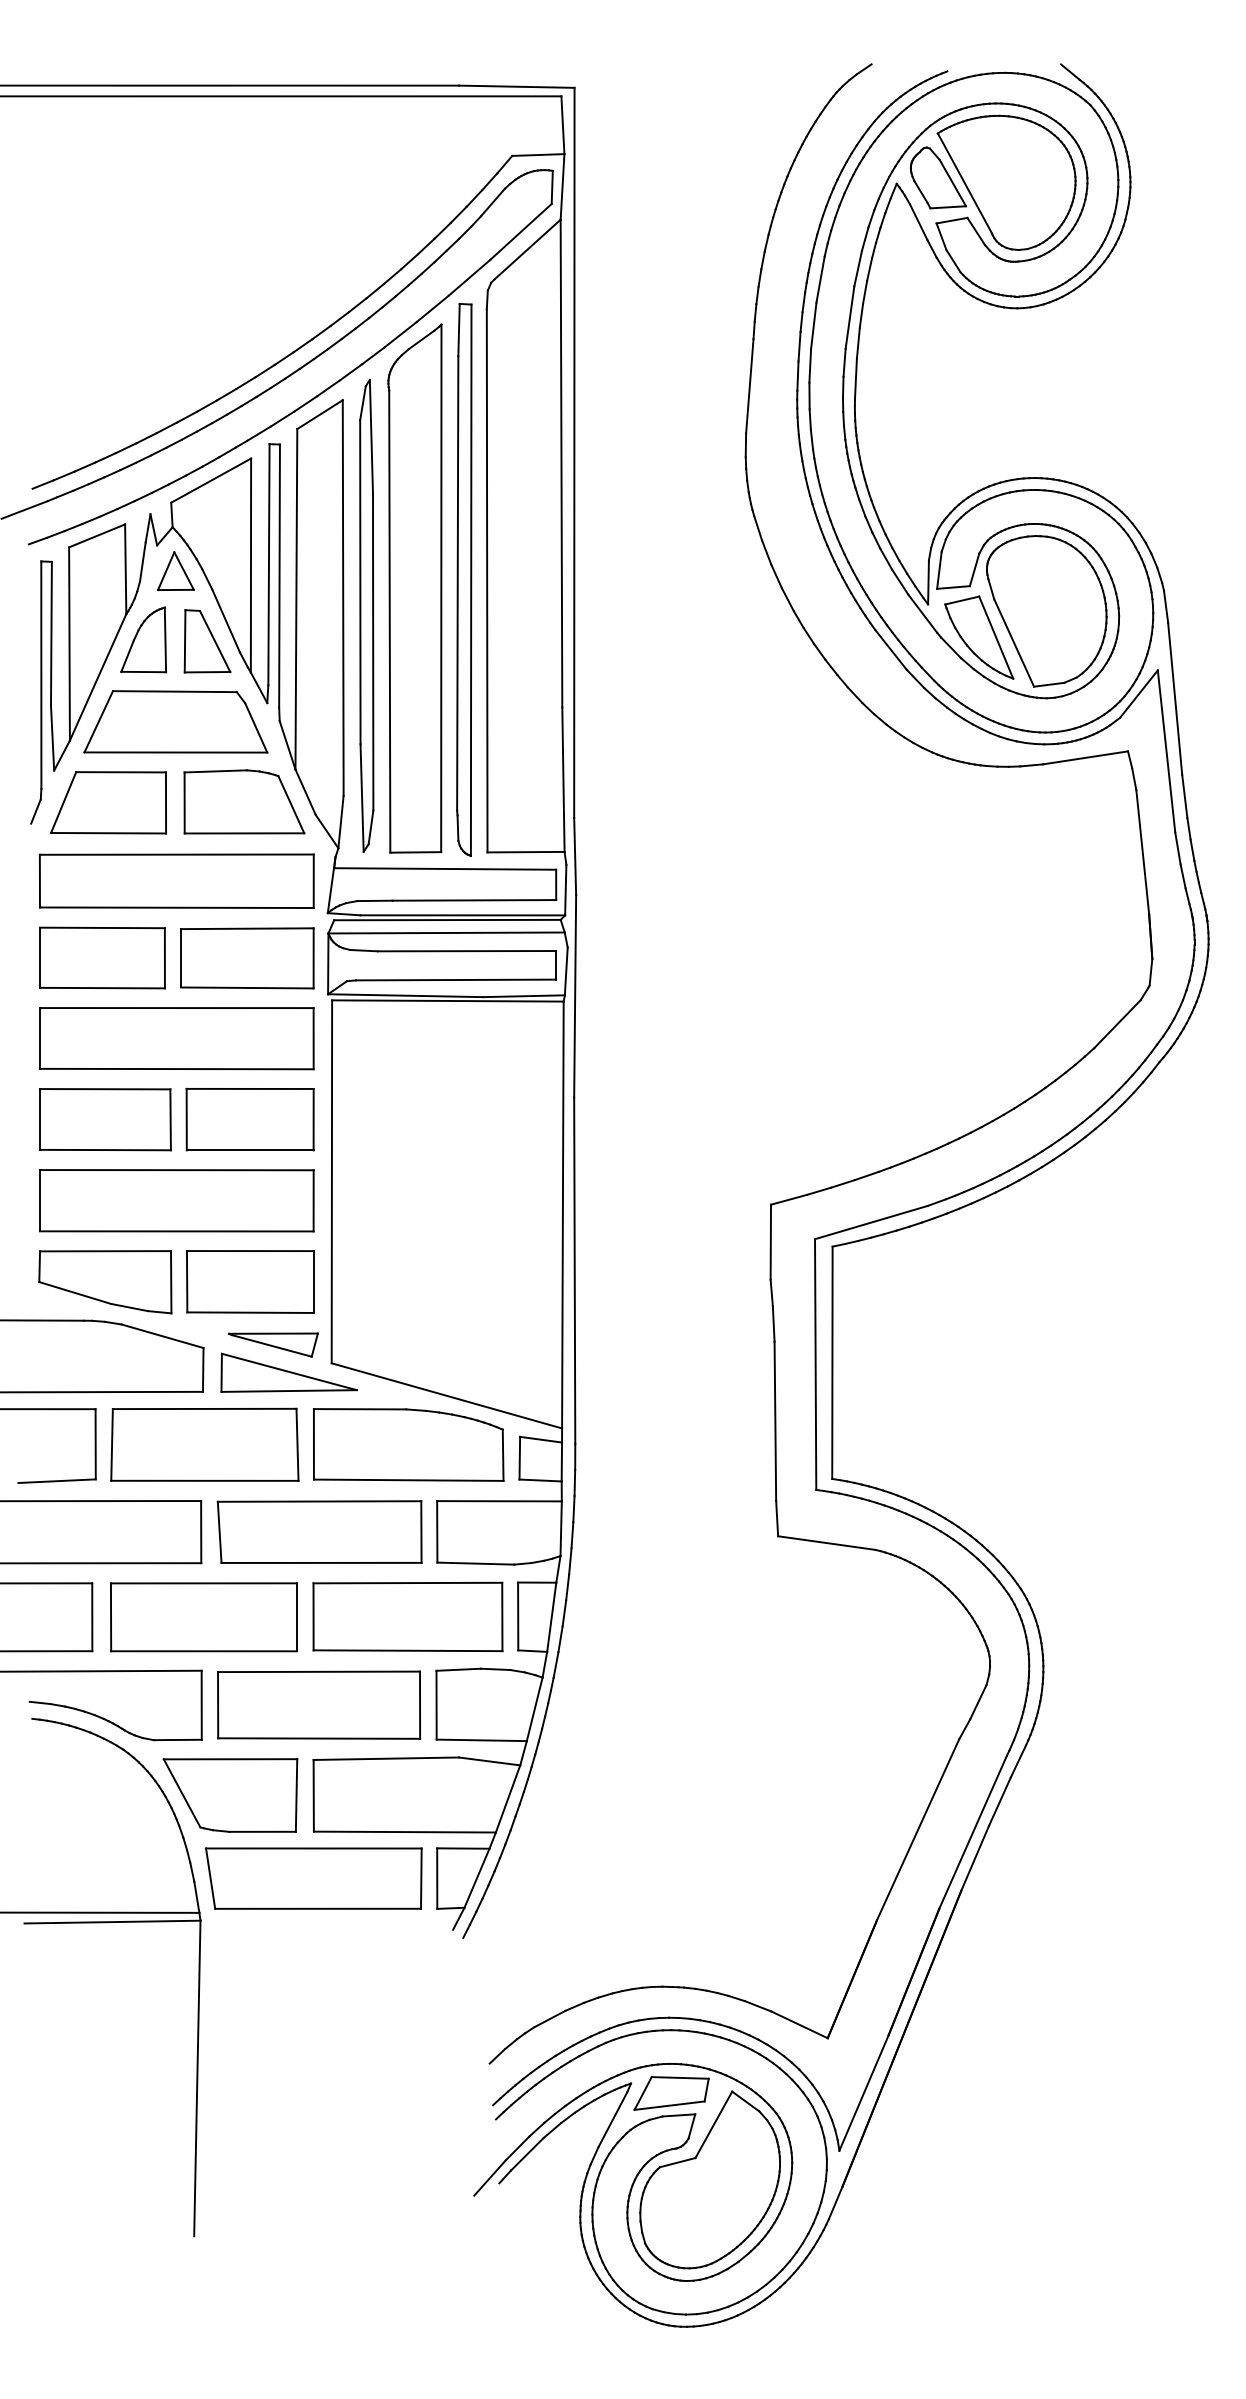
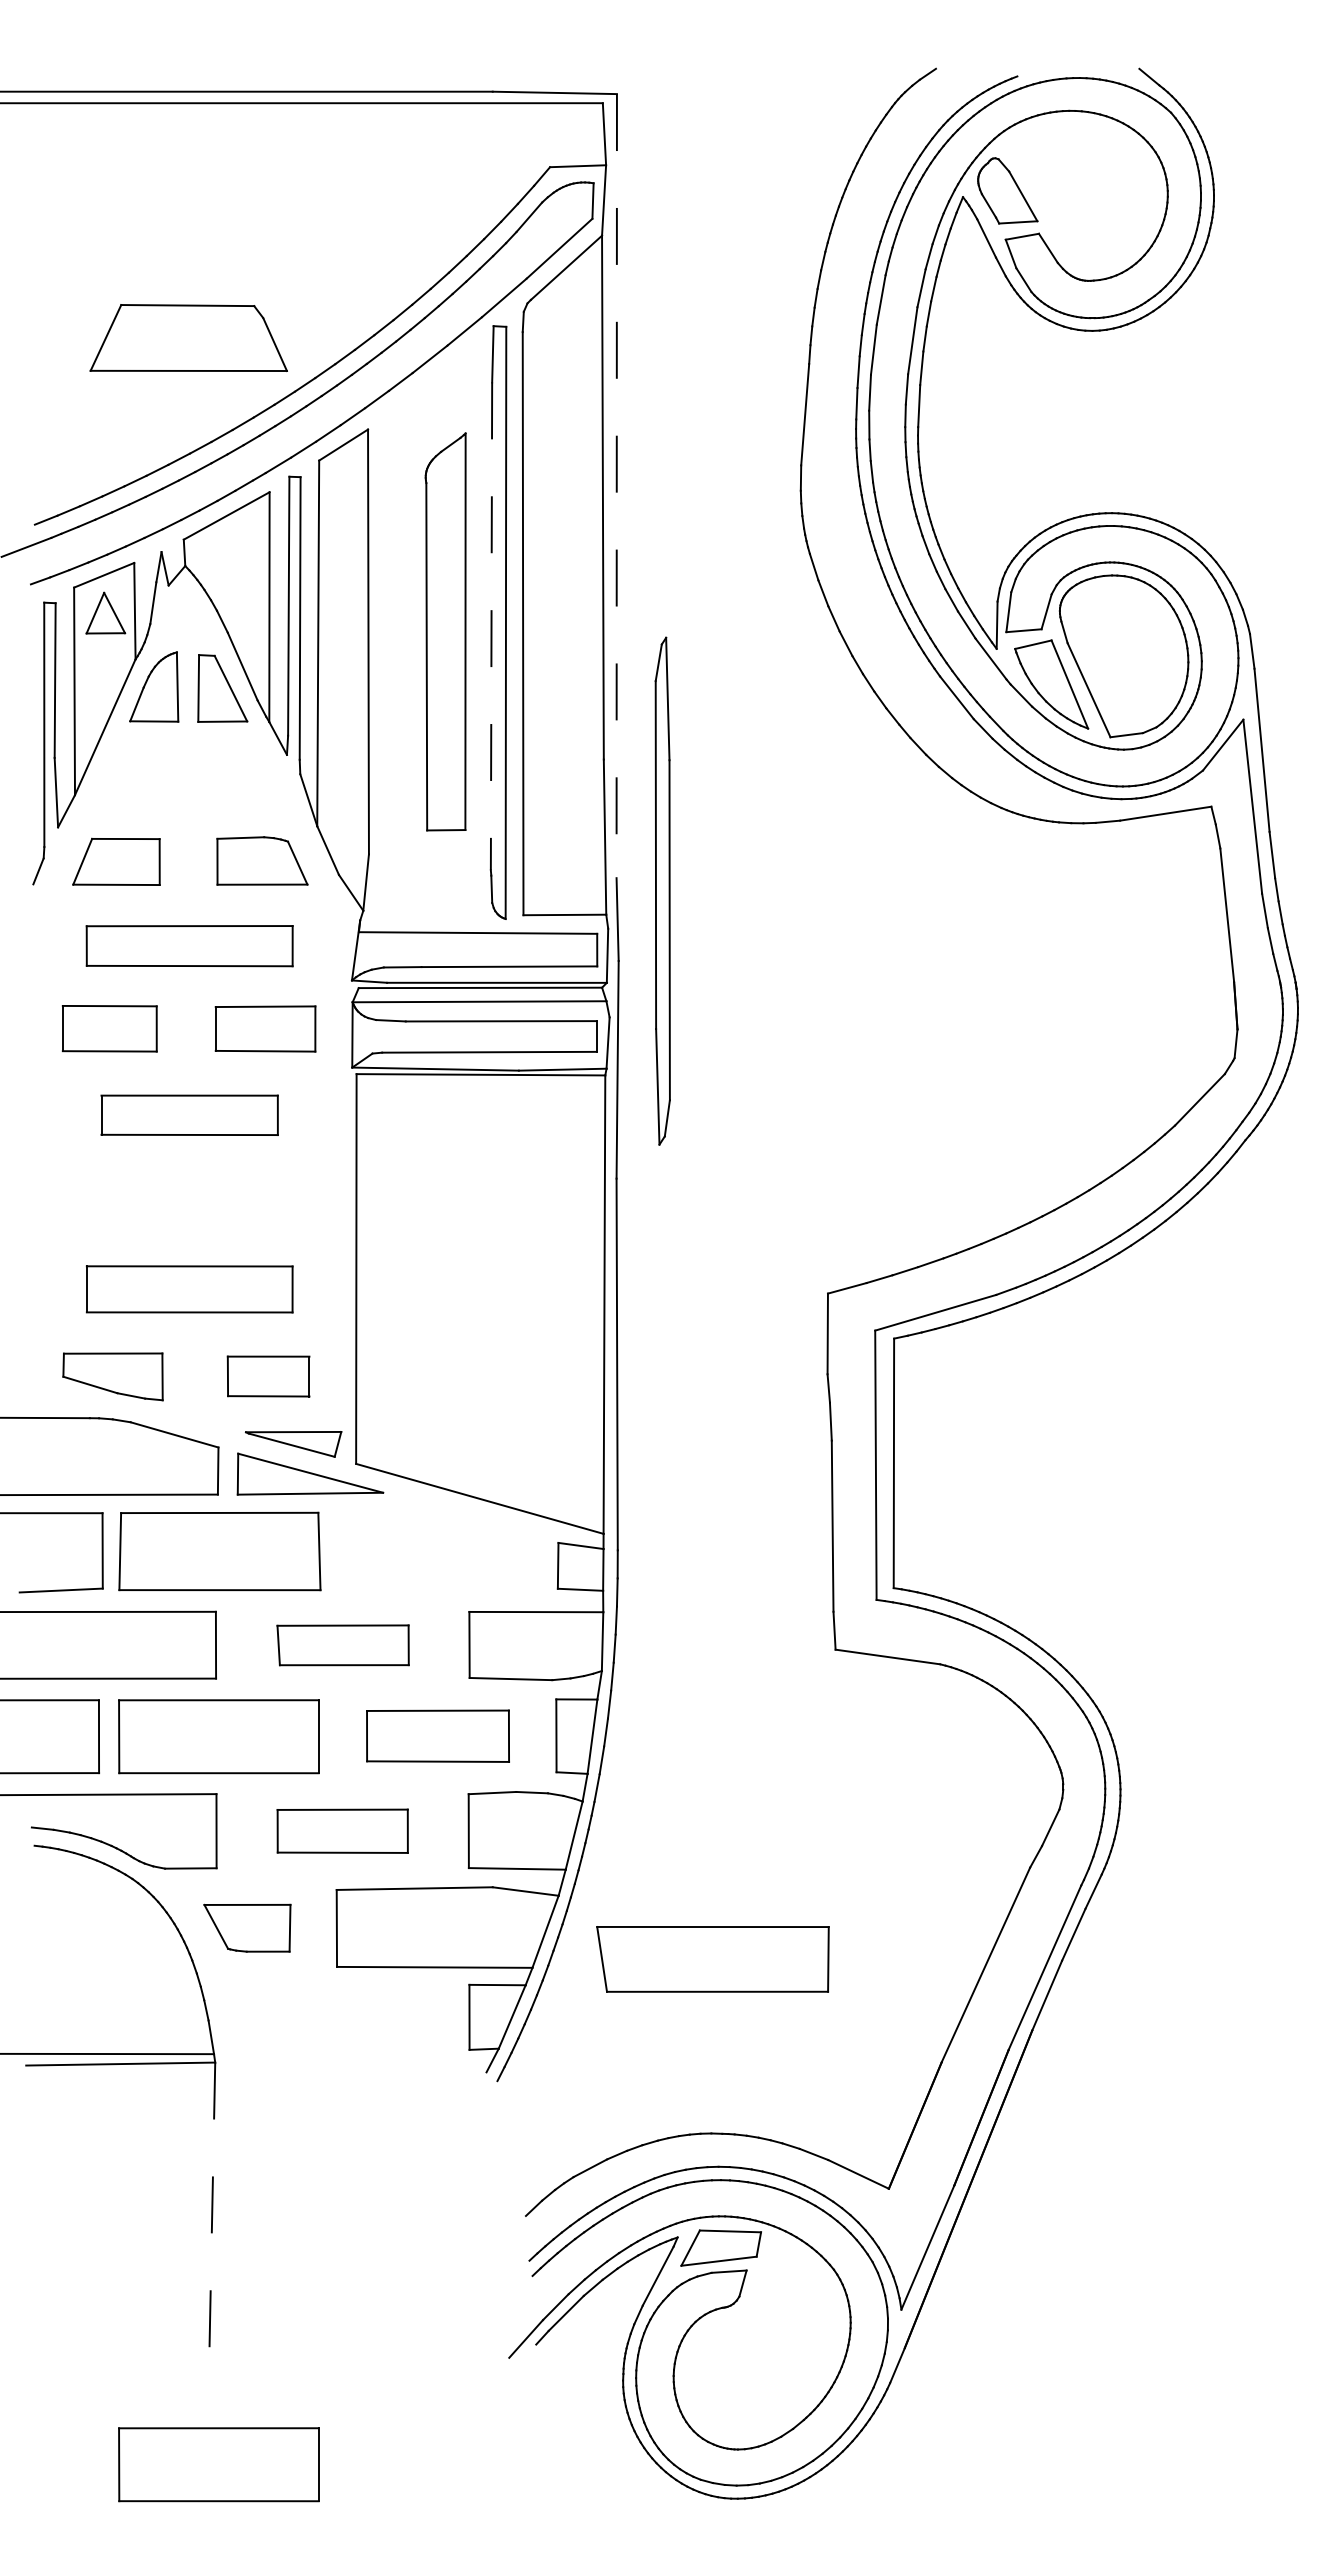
part: (1006, 183) -> (1080, 196), removed
line: (574, 453) -> (616, 486), solid -> dashed
part: (175, 570) -> (105, 612), moved
line: (457, 583) -> (491, 626), solid -> dashed
part: (414, 588) -> (445, 631), size x0.7
part: (366, 615) -> (662, 890), moved
part: (175, 721) -> (188, 337), moved
part: (244, 801) -> (262, 860), size x0.7
part: (108, 802) -> (116, 861), size x0.7
part: (176, 880) -> (189, 945), size x0.7
part: (102, 957) -> (109, 1028), size x0.7
part: (247, 957) -> (265, 1028), size x0.7
part: (176, 1038) -> (189, 1115), size x0.6
part: (104, 1119) -> (112, 1202), removed
part: (250, 1119) -> (268, 1202), removed
part: (176, 1200) -> (189, 1289), size x0.7
part: (104, 1281) -> (112, 1376), size x0.7
part: (250, 1281) -> (268, 1376), size x0.6
part: (408, 1444) -> (438, 1551), removed
part: (318, 1532) -> (342, 1645), size x0.6
part: (407, 1616) -> (437, 1735), size x0.7
part: (318, 1705) -> (342, 1831), size x0.6
part: (230, 1795) -> (247, 1928), size x0.6
part: (313, 1878) -> (712, 1959), moved
line: (197, 2078) -> (211, 2232), solid -> dashed
part: (710, 2179) -> (762, 2340), removed
part: (203, 2294) -> (218, 2464), added

